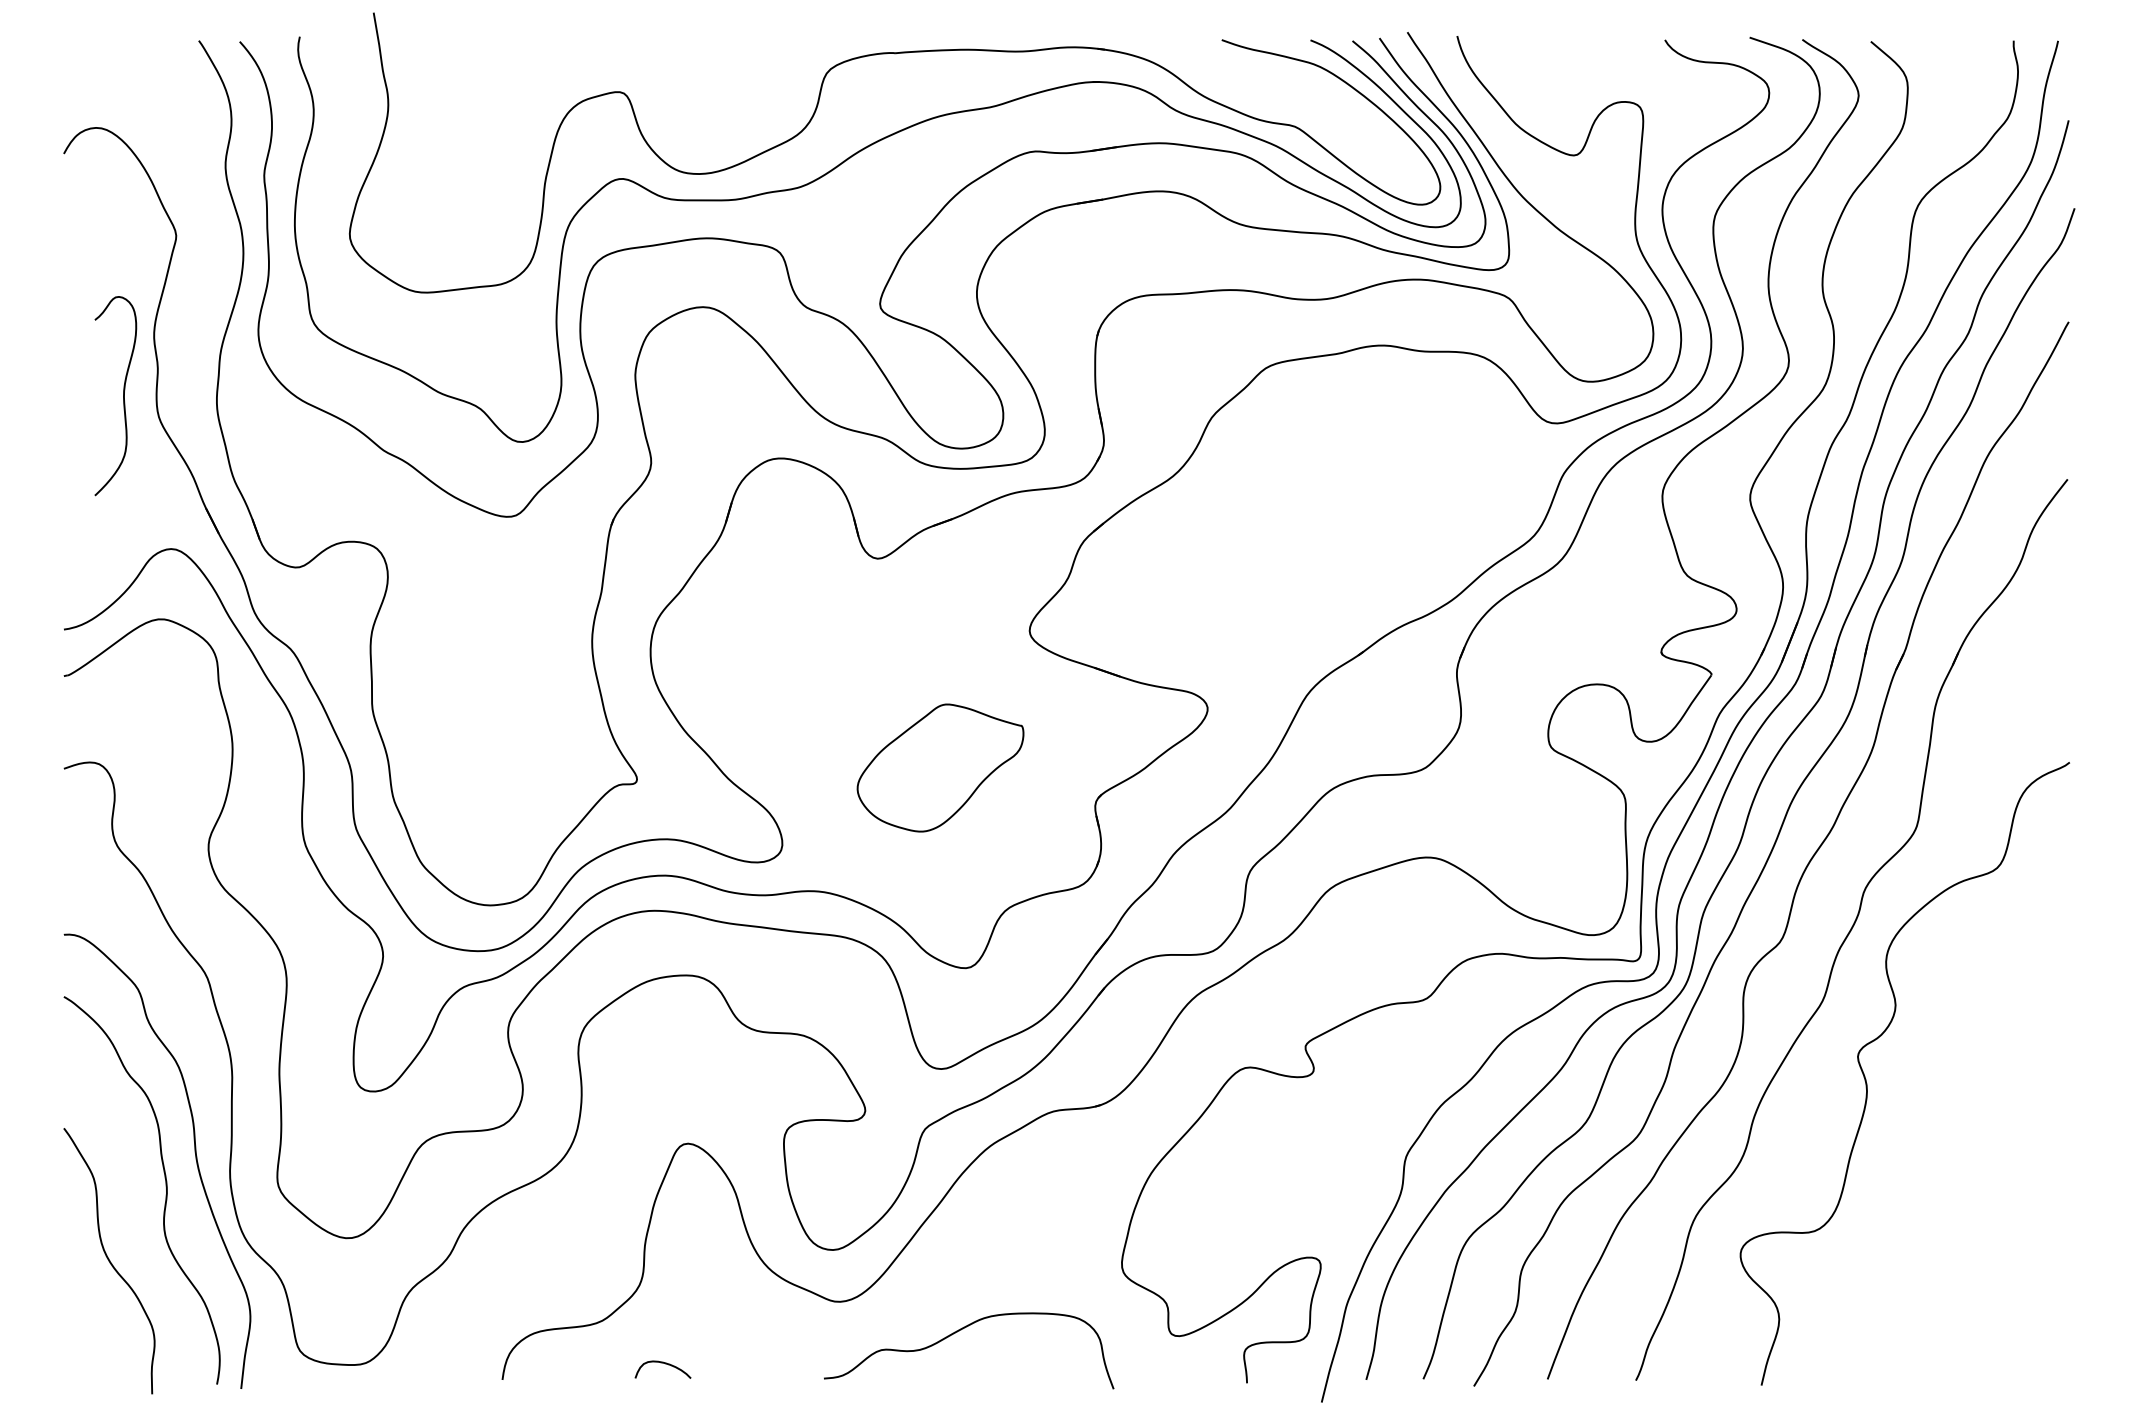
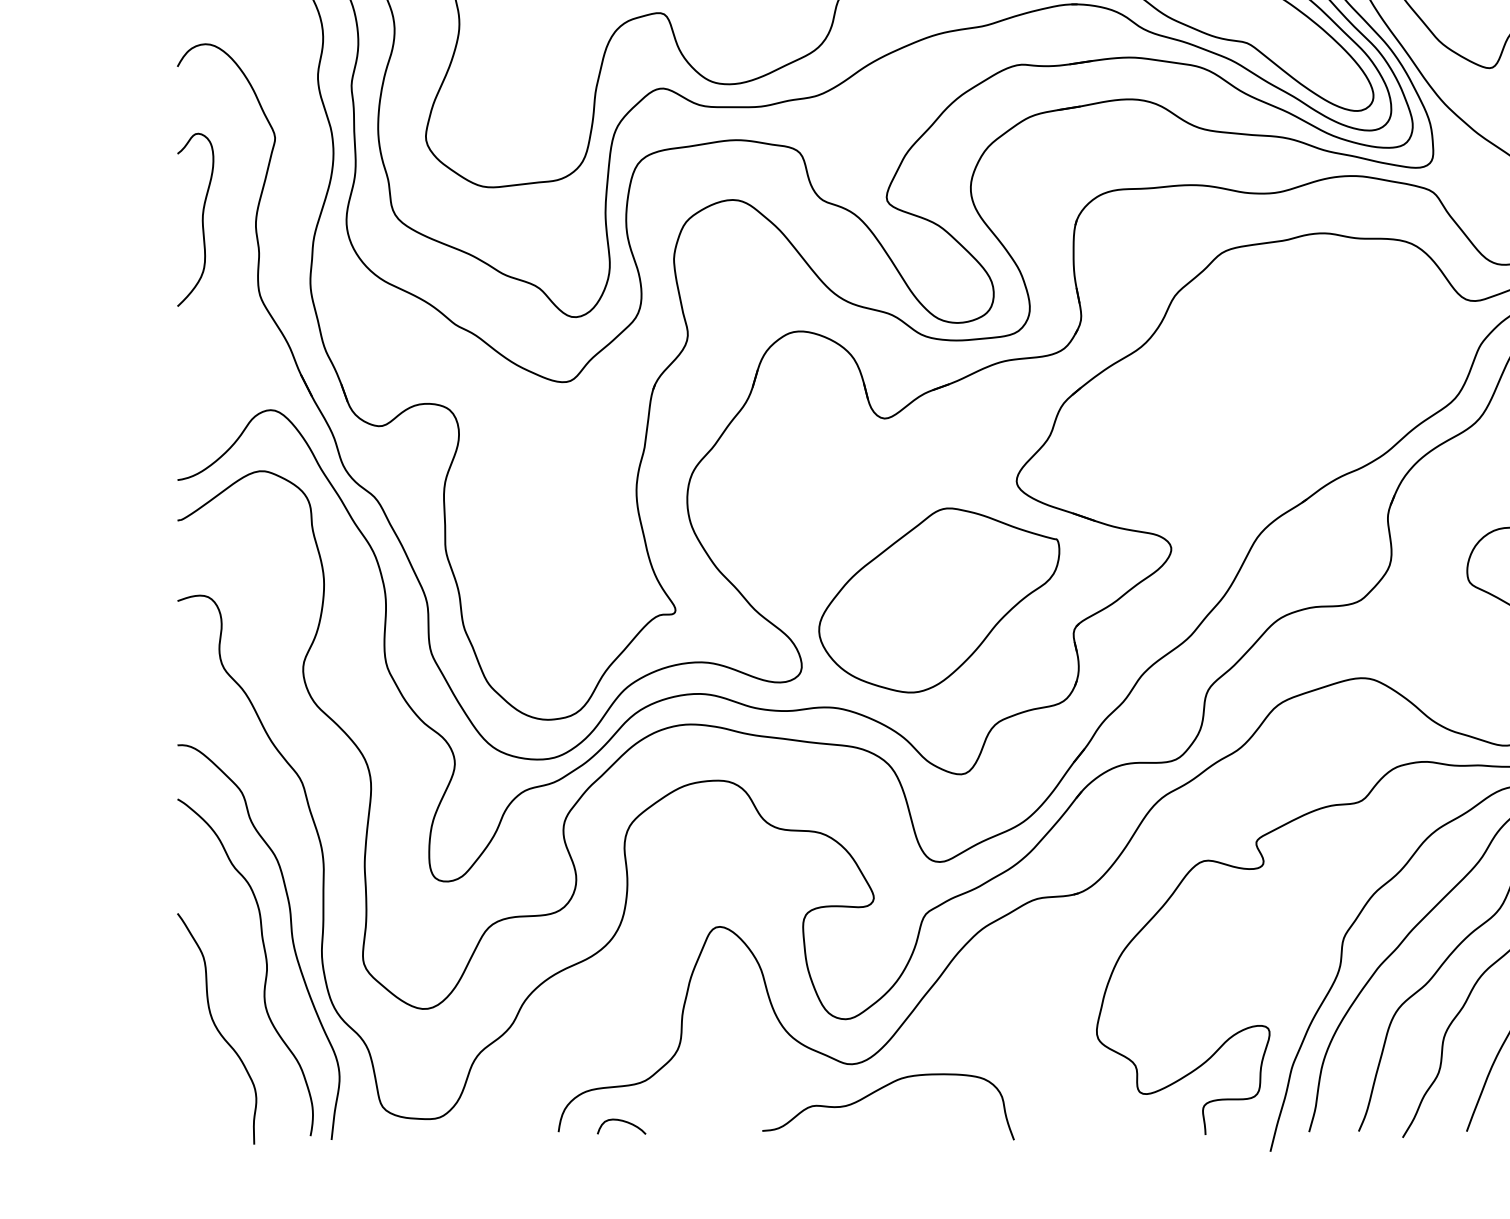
curve: (123, 396) -> (202, 220), moved
part: (940, 767) -> (939, 599), size x1.67
curve: (959, 1331) -> (880, 1090), moved
curve: (665, 1364) -> (623, 1122), moved

